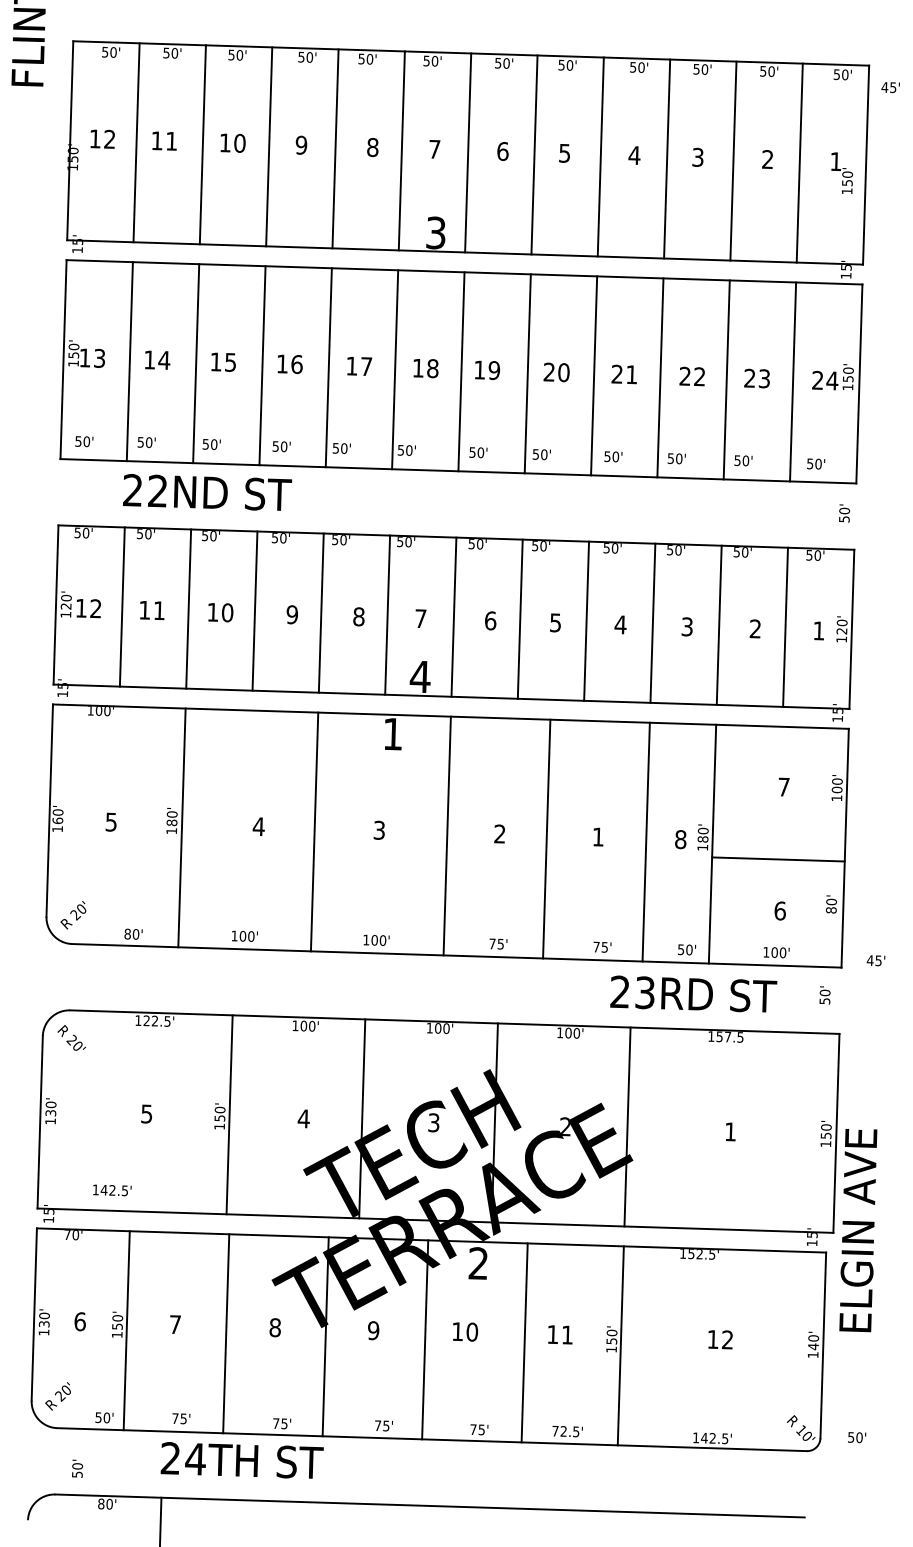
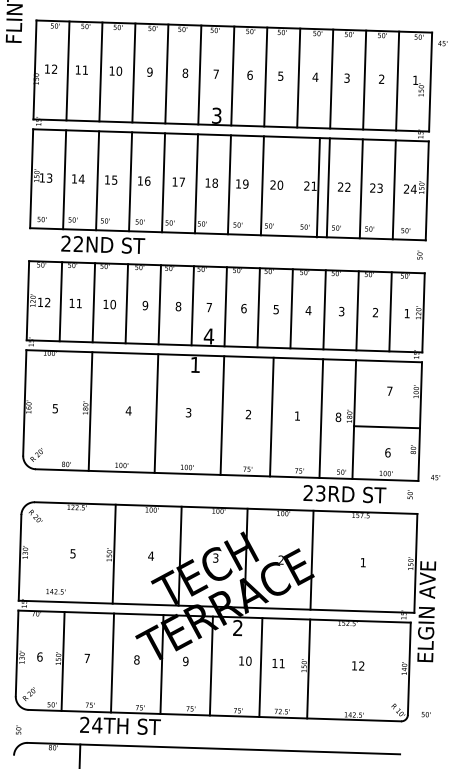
line: (592, 375) -> (317, 187), moved
text: (465, 1330) -> (245, 660), moved
text: (77, 1467) -> (18, 729), moved

